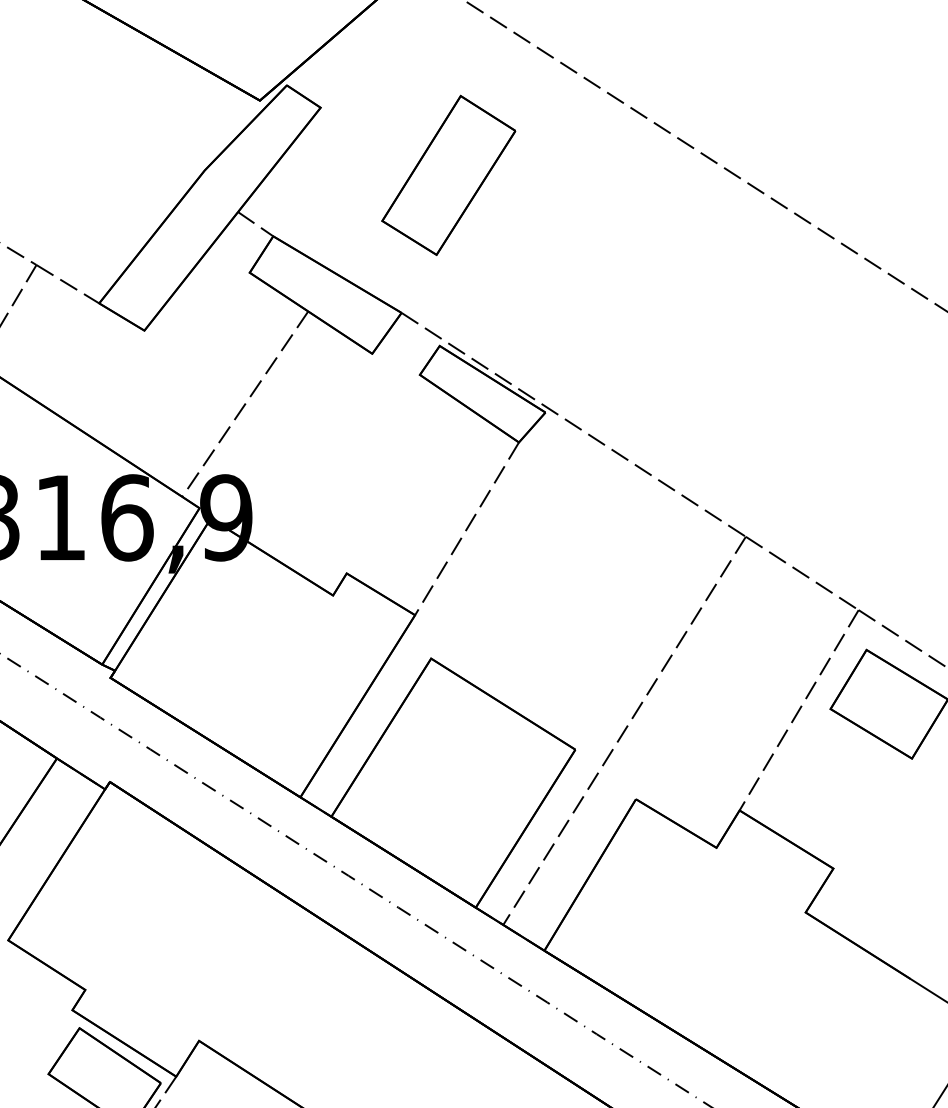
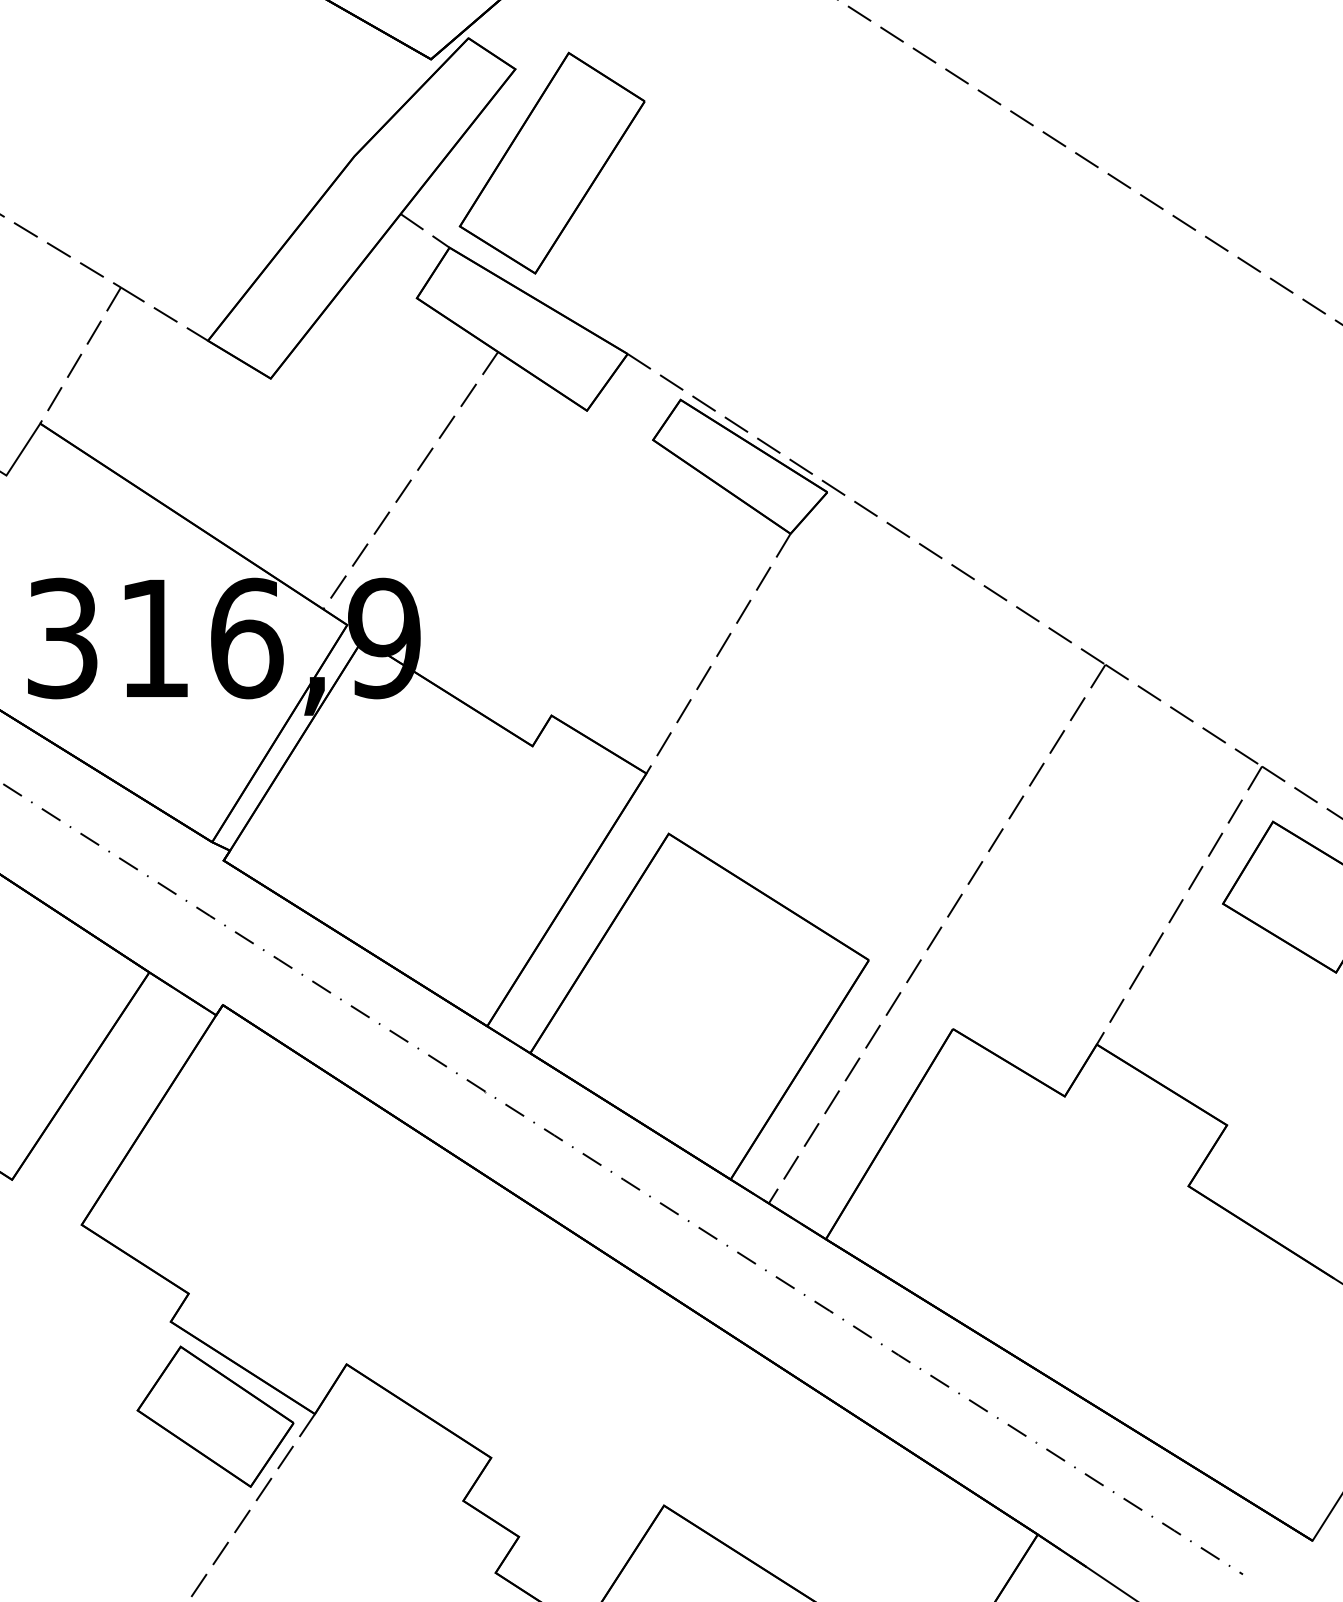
part: (448, 174) -> (551, 162), moved

